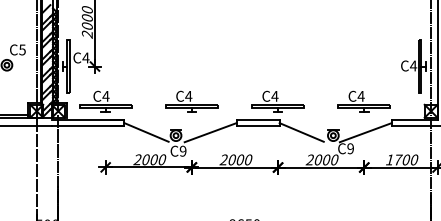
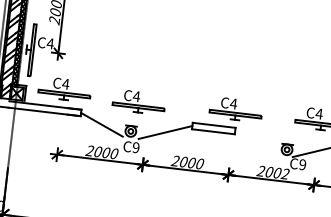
part: (191, 101) -> (138, 101), moved
line: (301, 132) -> (255, 142), removed
text: (334, 159) -> (285, 173), 2000 -> 2002

